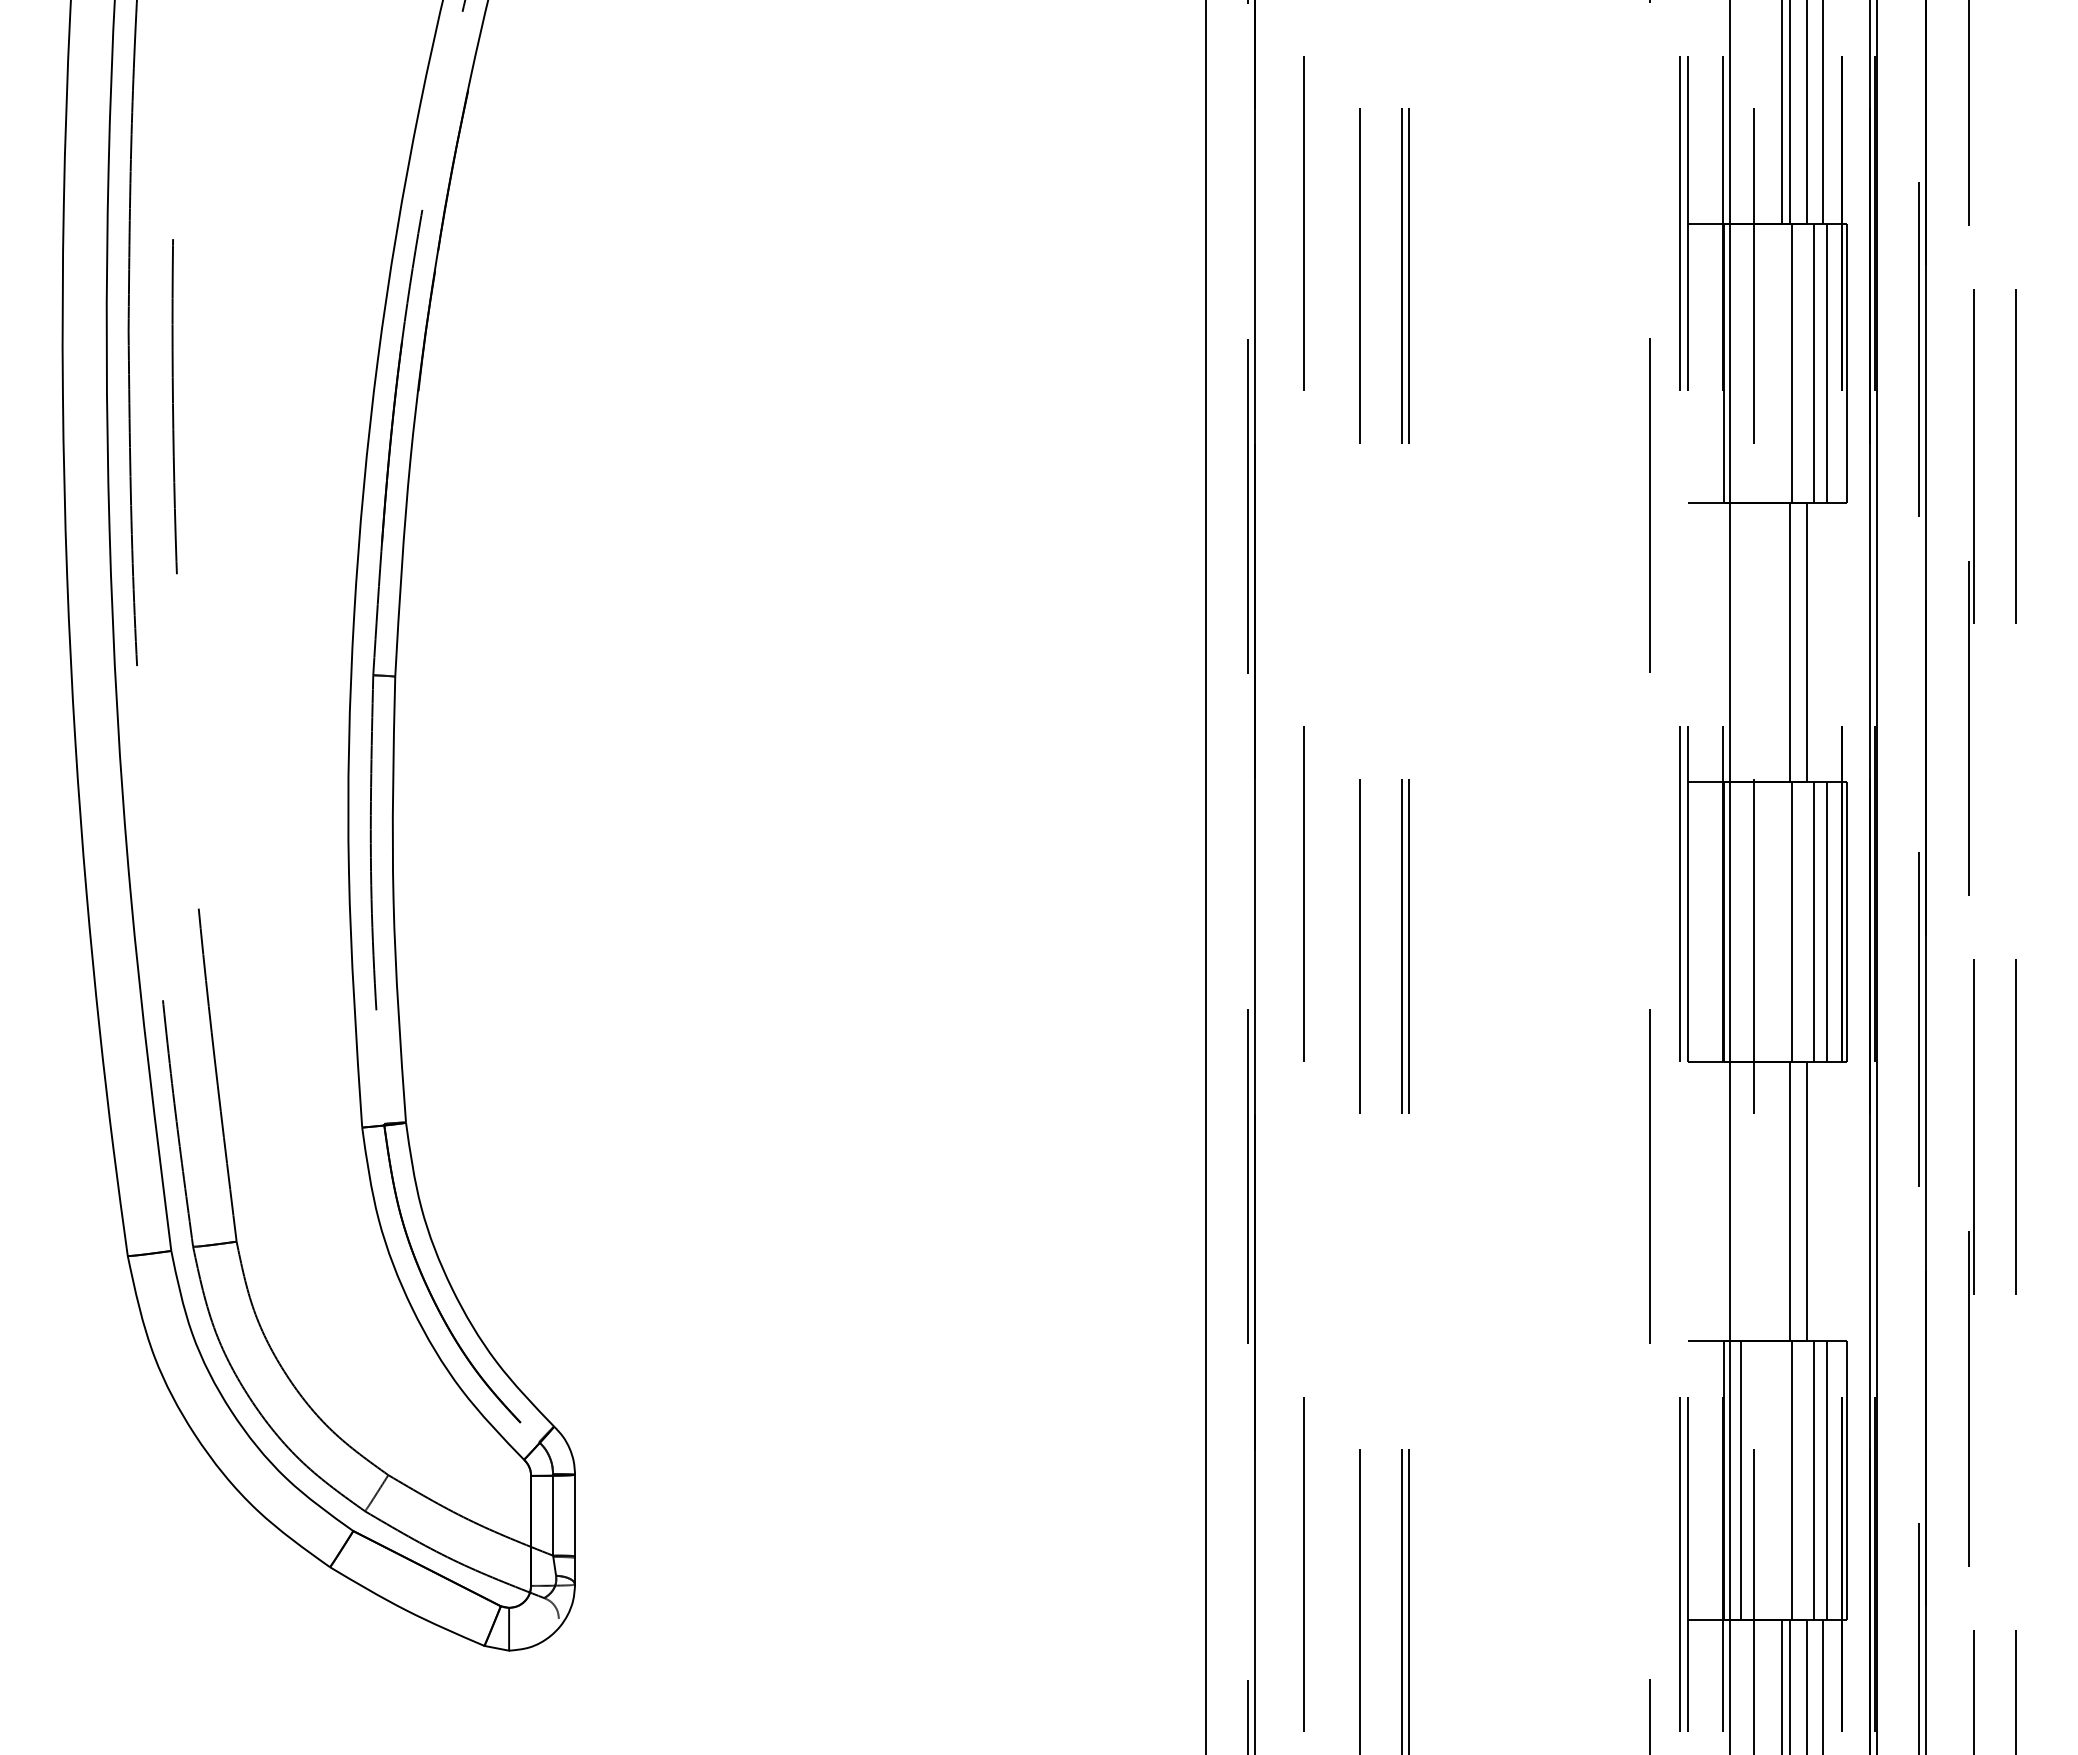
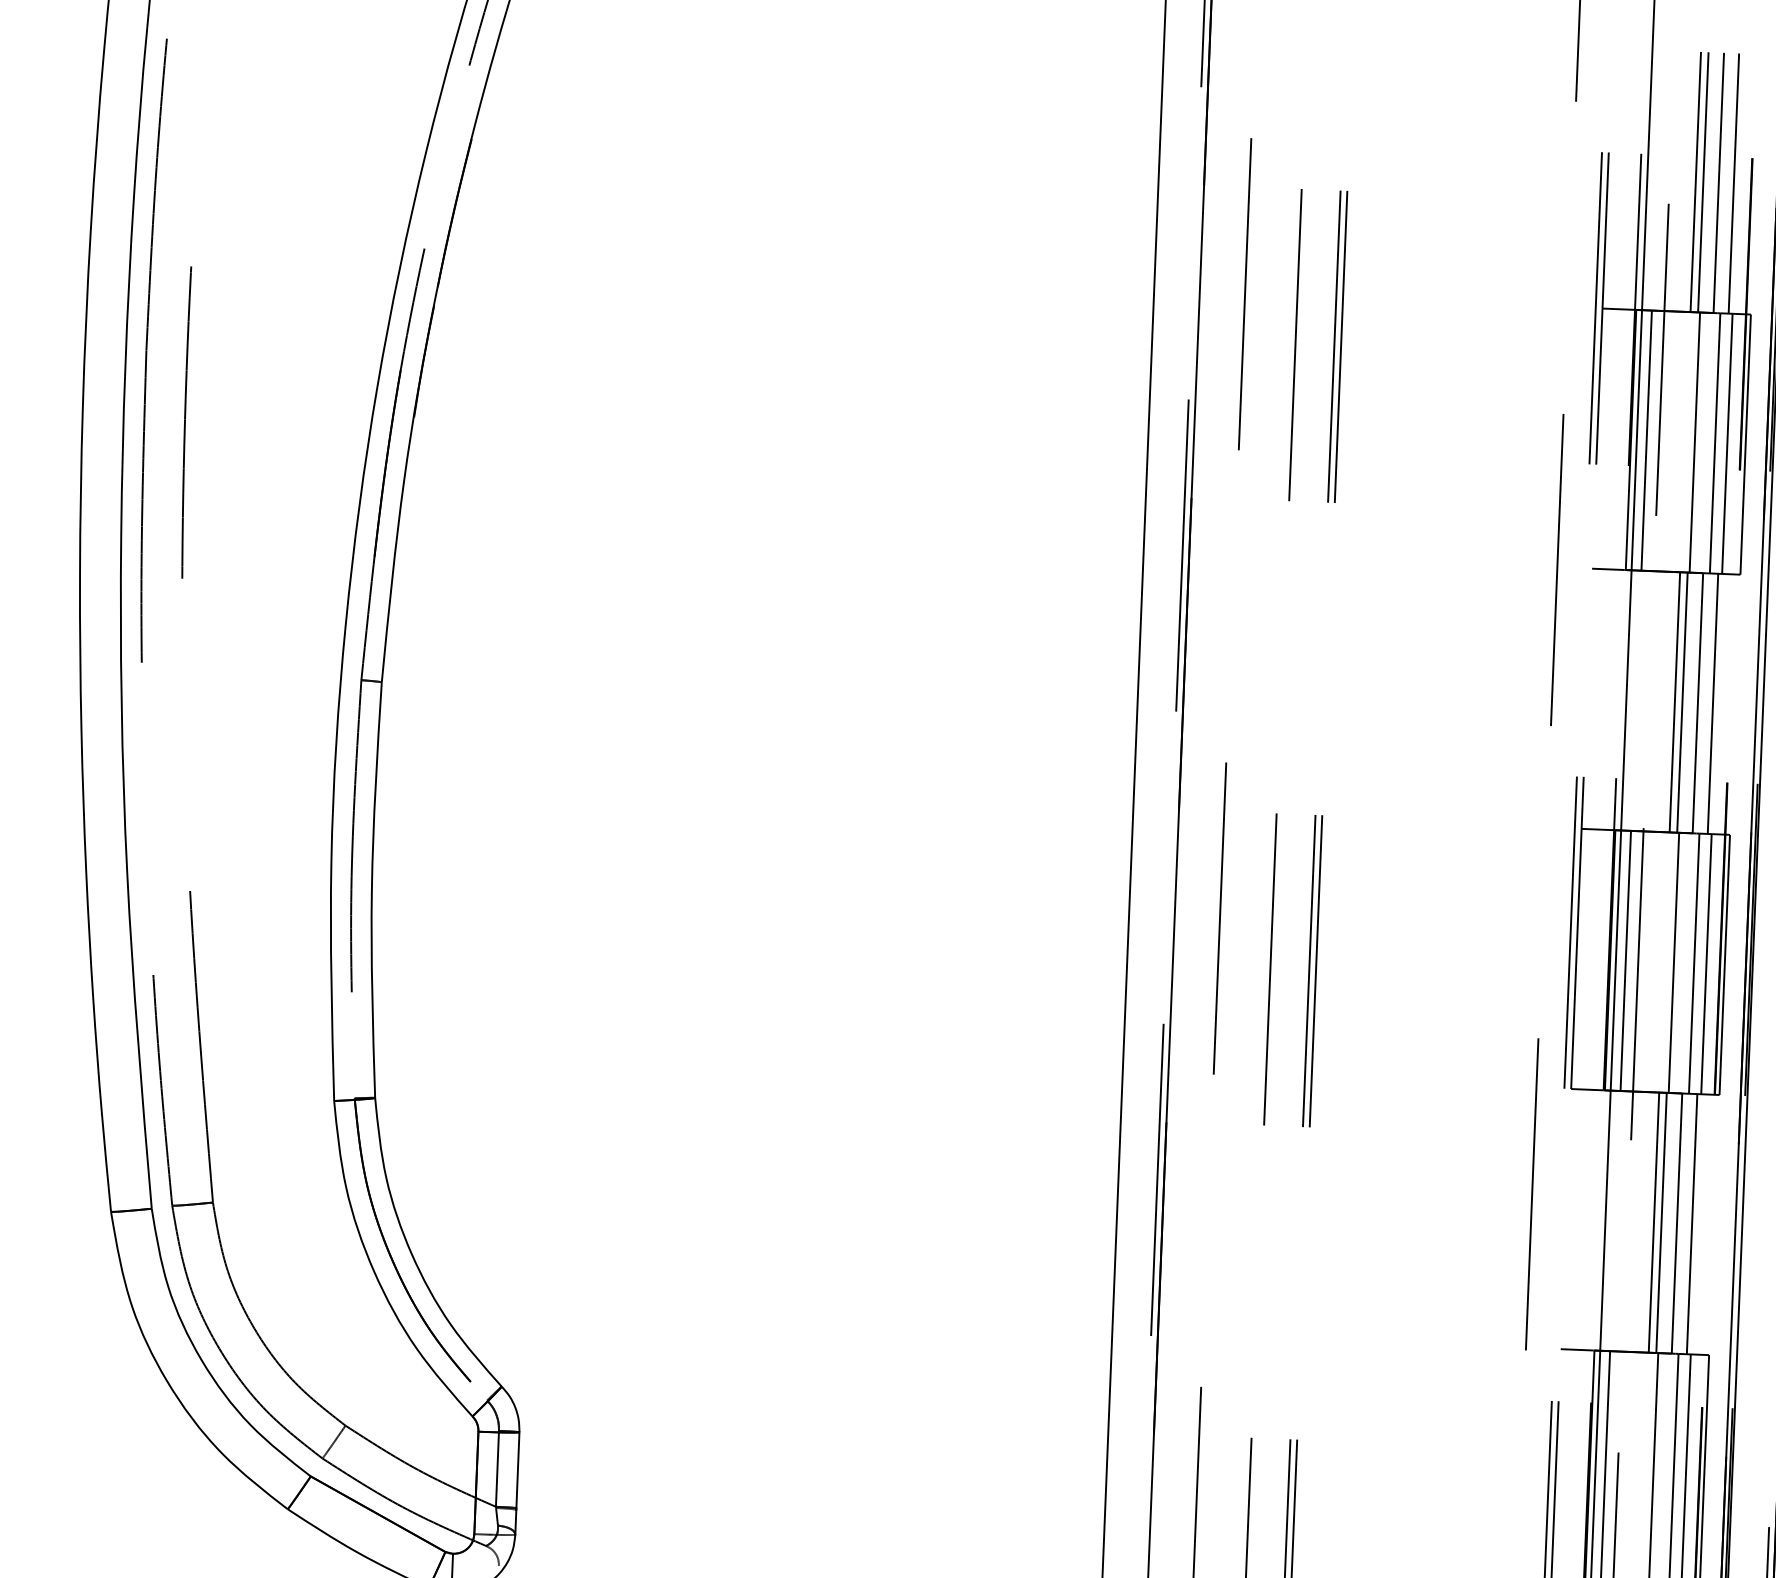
line: (1740, 362) -> (1646, 439), added
line: (1782, 642) -> (1675, 702), added
line: (1823, 642) -> (1713, 703), added
line: (1740, 921) -> (1625, 960), added
line: (1782, 1200) -> (1654, 1222), added
line: (1823, 1200) -> (1692, 1223), added

